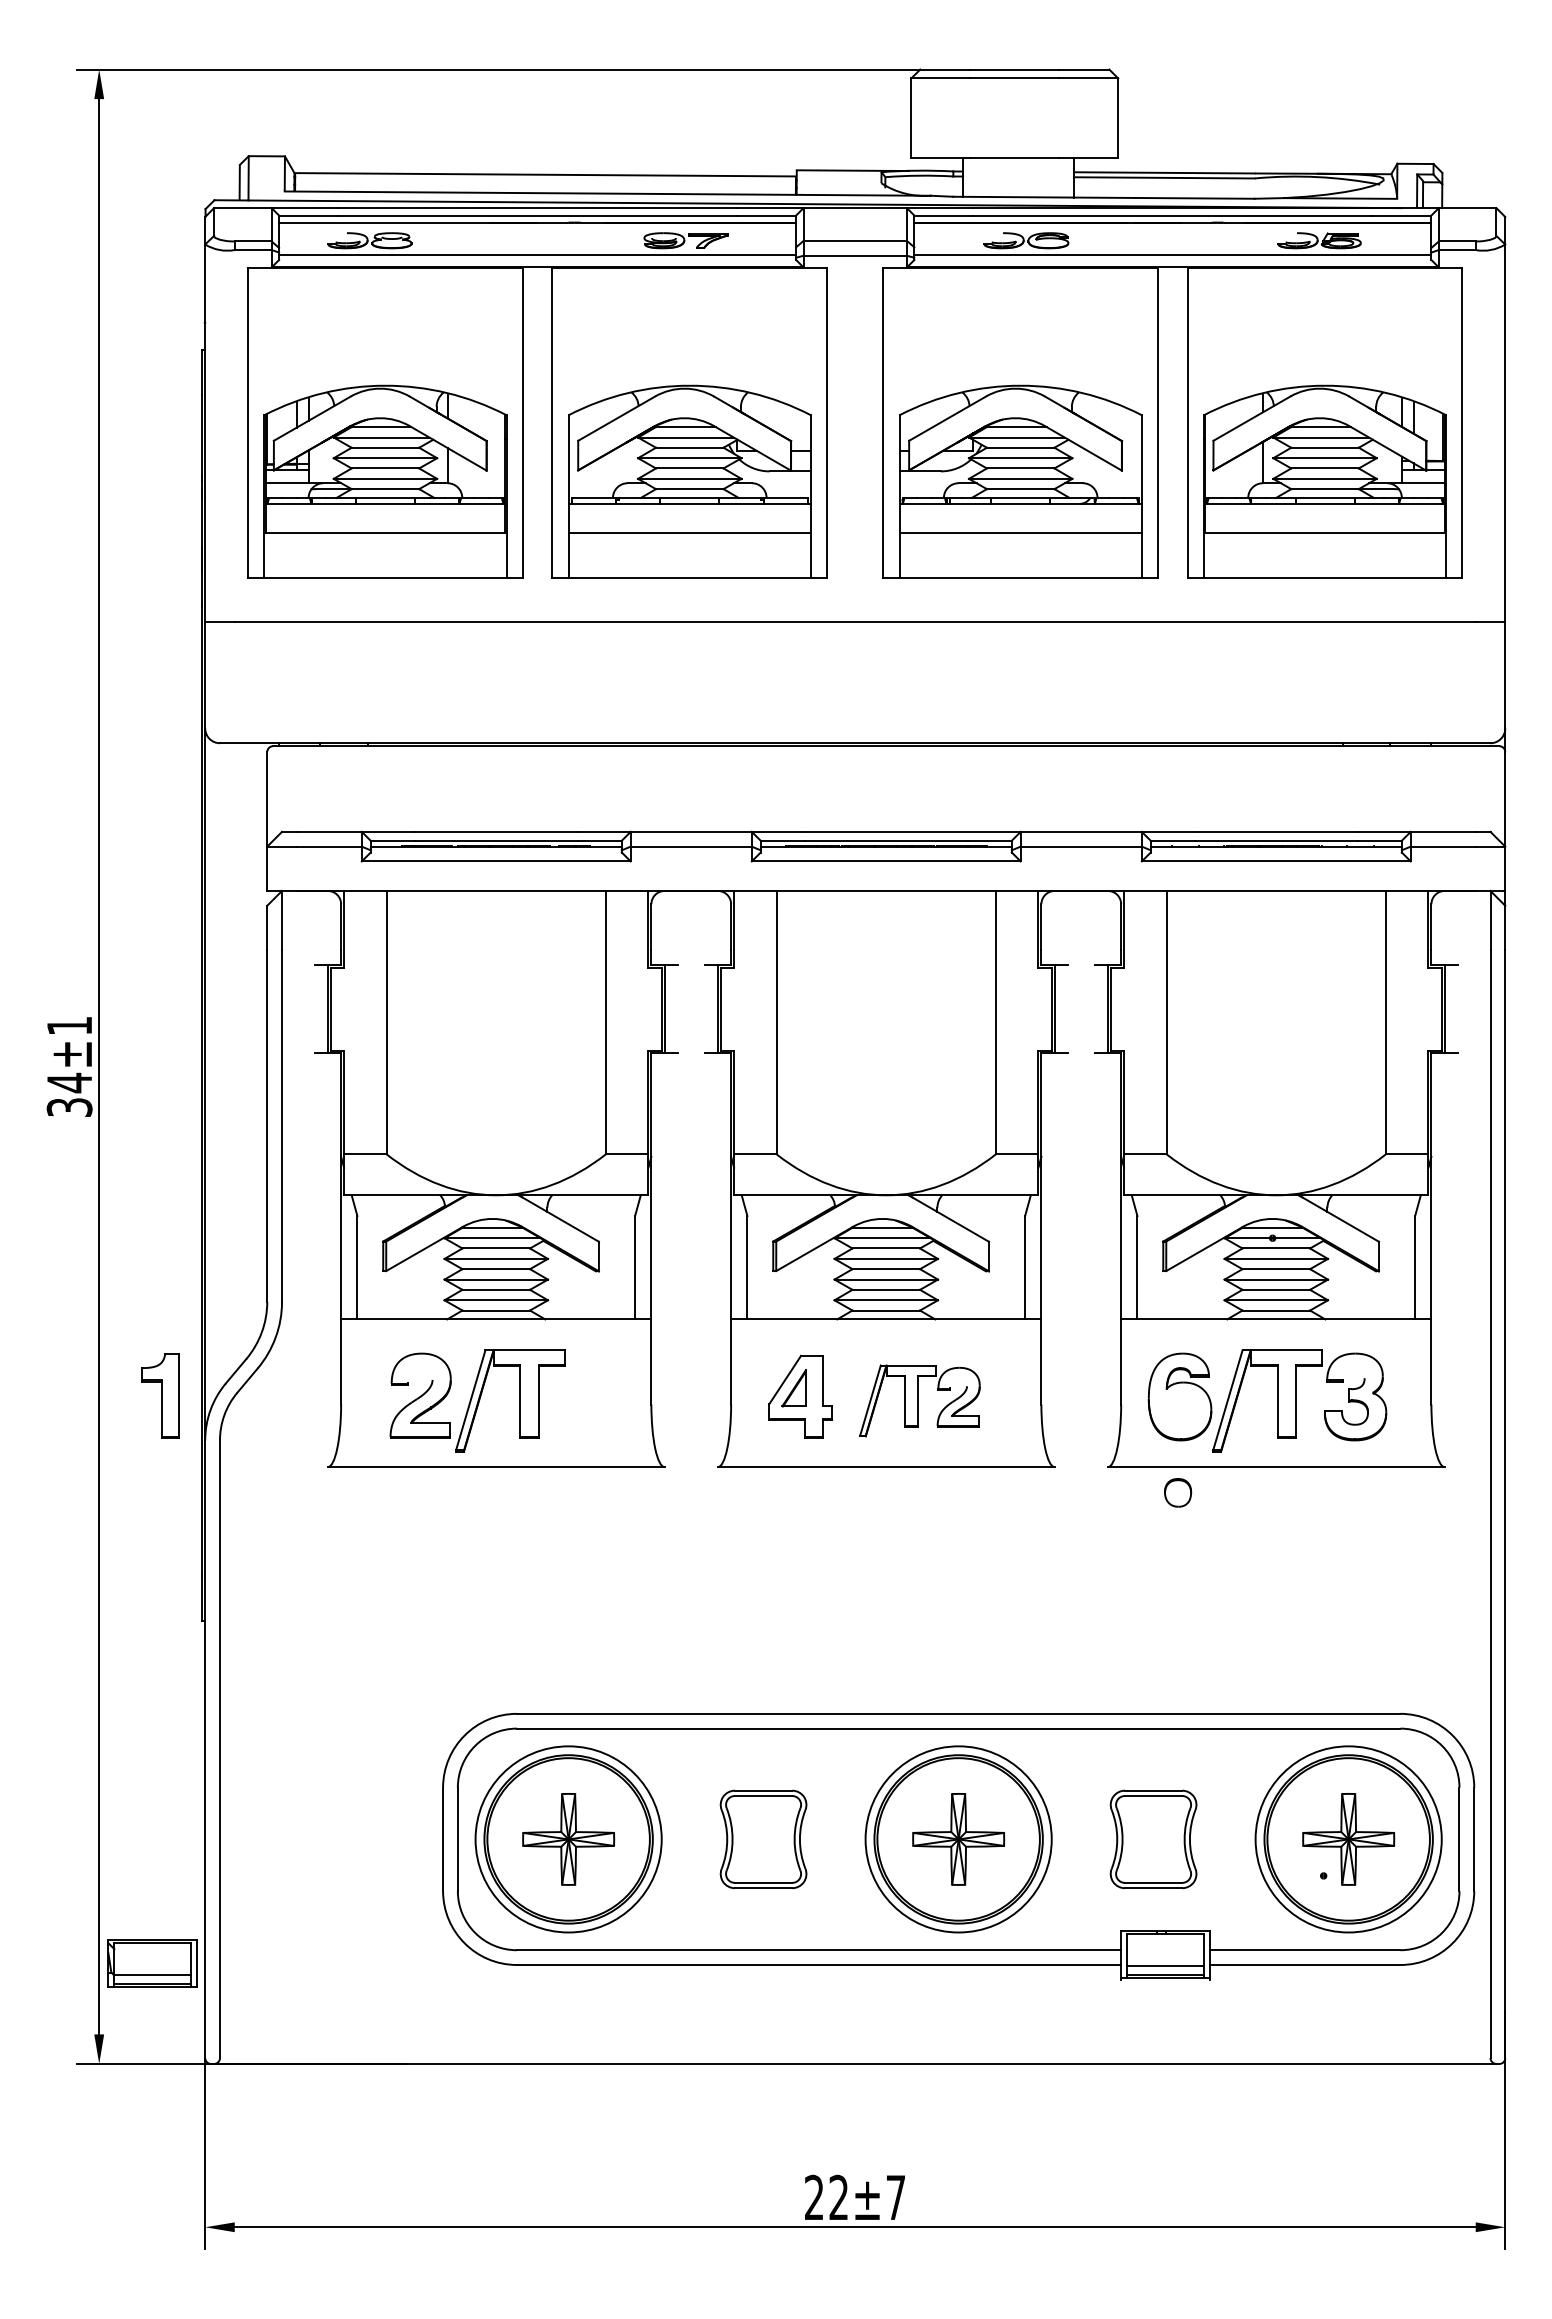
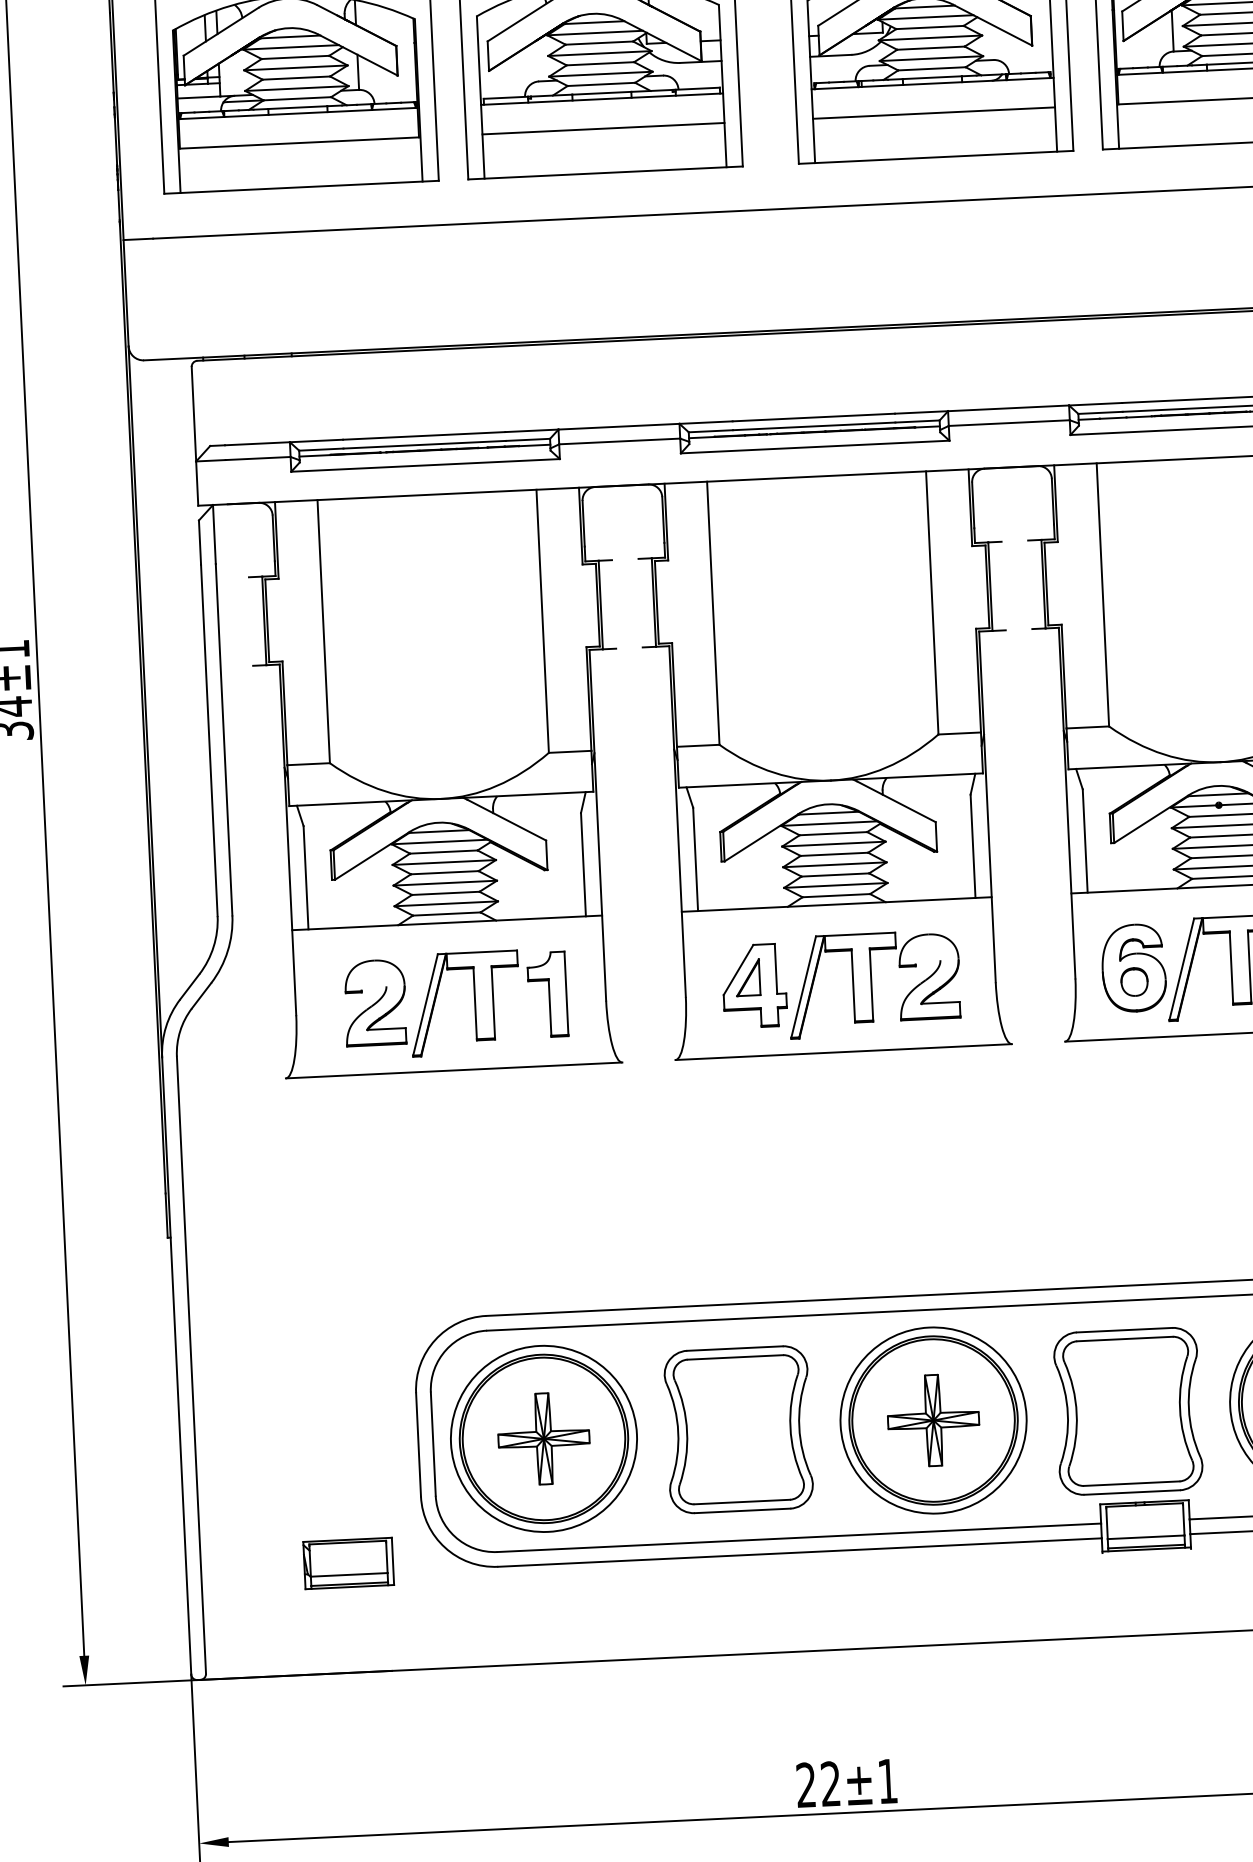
part: (160, 1395) -> (547, 994), moved
part: (919, 1400) -> (873, 983), size x1.43
part: (1178, 1492) -> (1134, 981), moved
part: (763, 1839) -> (738, 1429), size x1.67
part: (1153, 1839) -> (1128, 1411), size x1.67
part: (152, 1963) -> (348, 1563), moved
text: (895, 2197) -> (887, 1781), 22±7 -> 22±1

